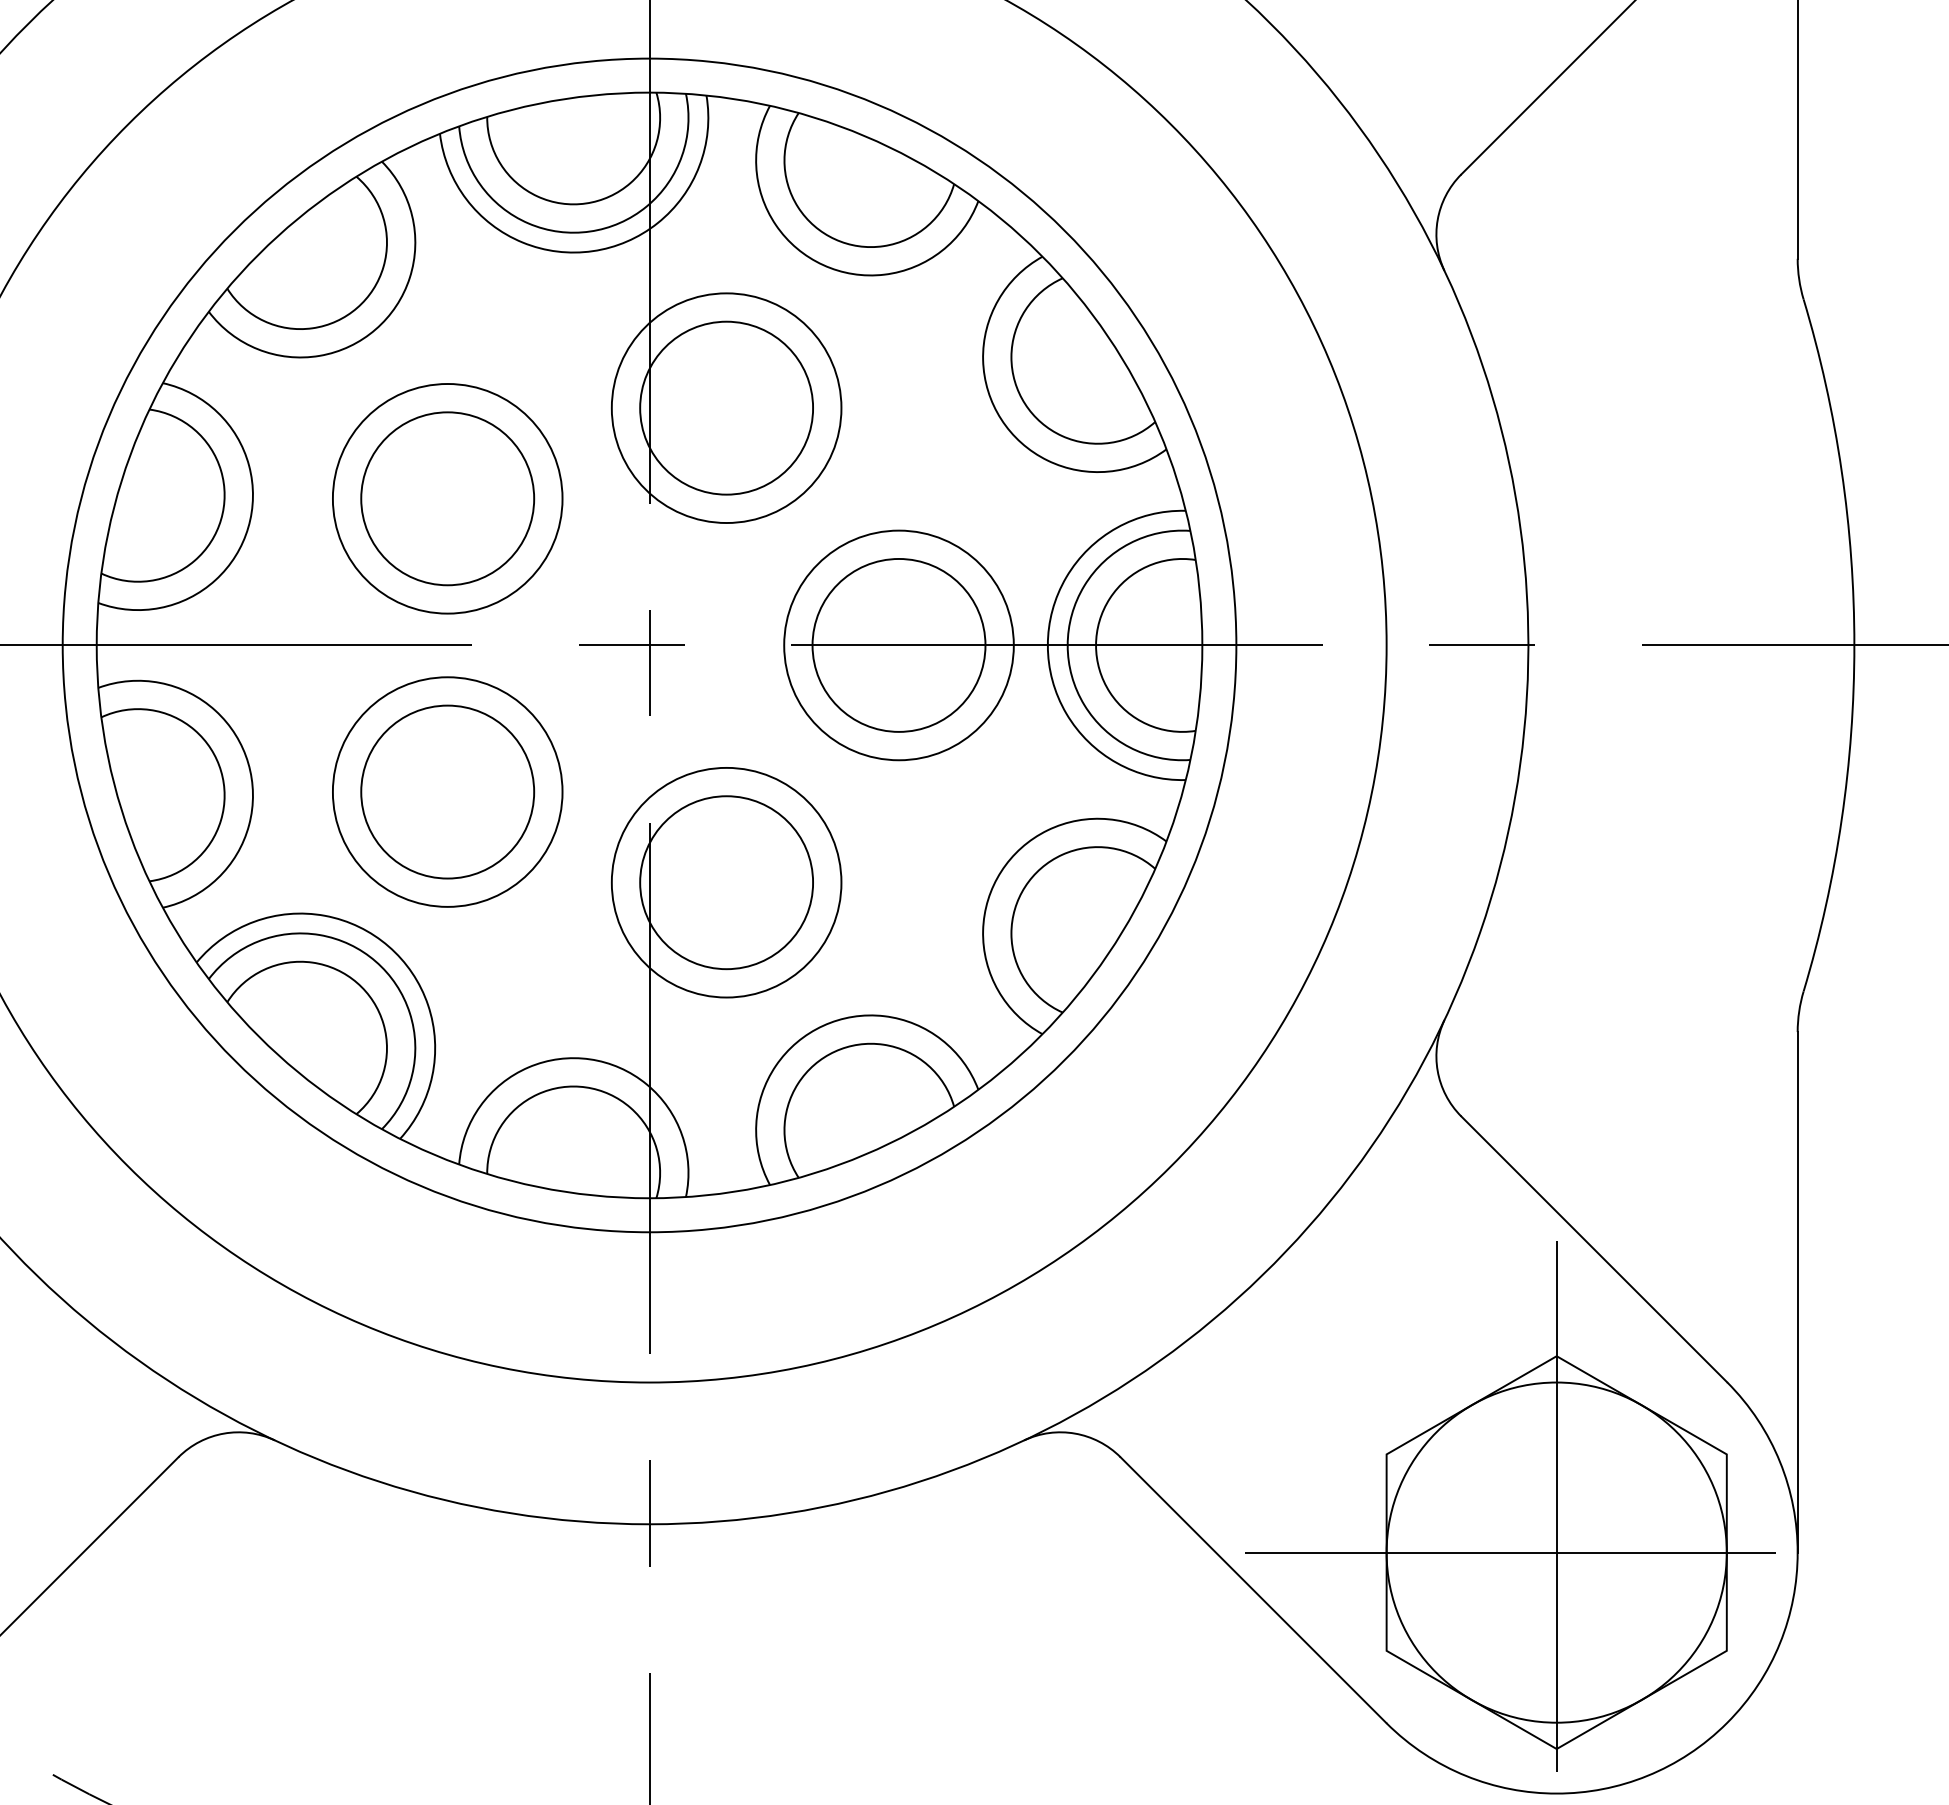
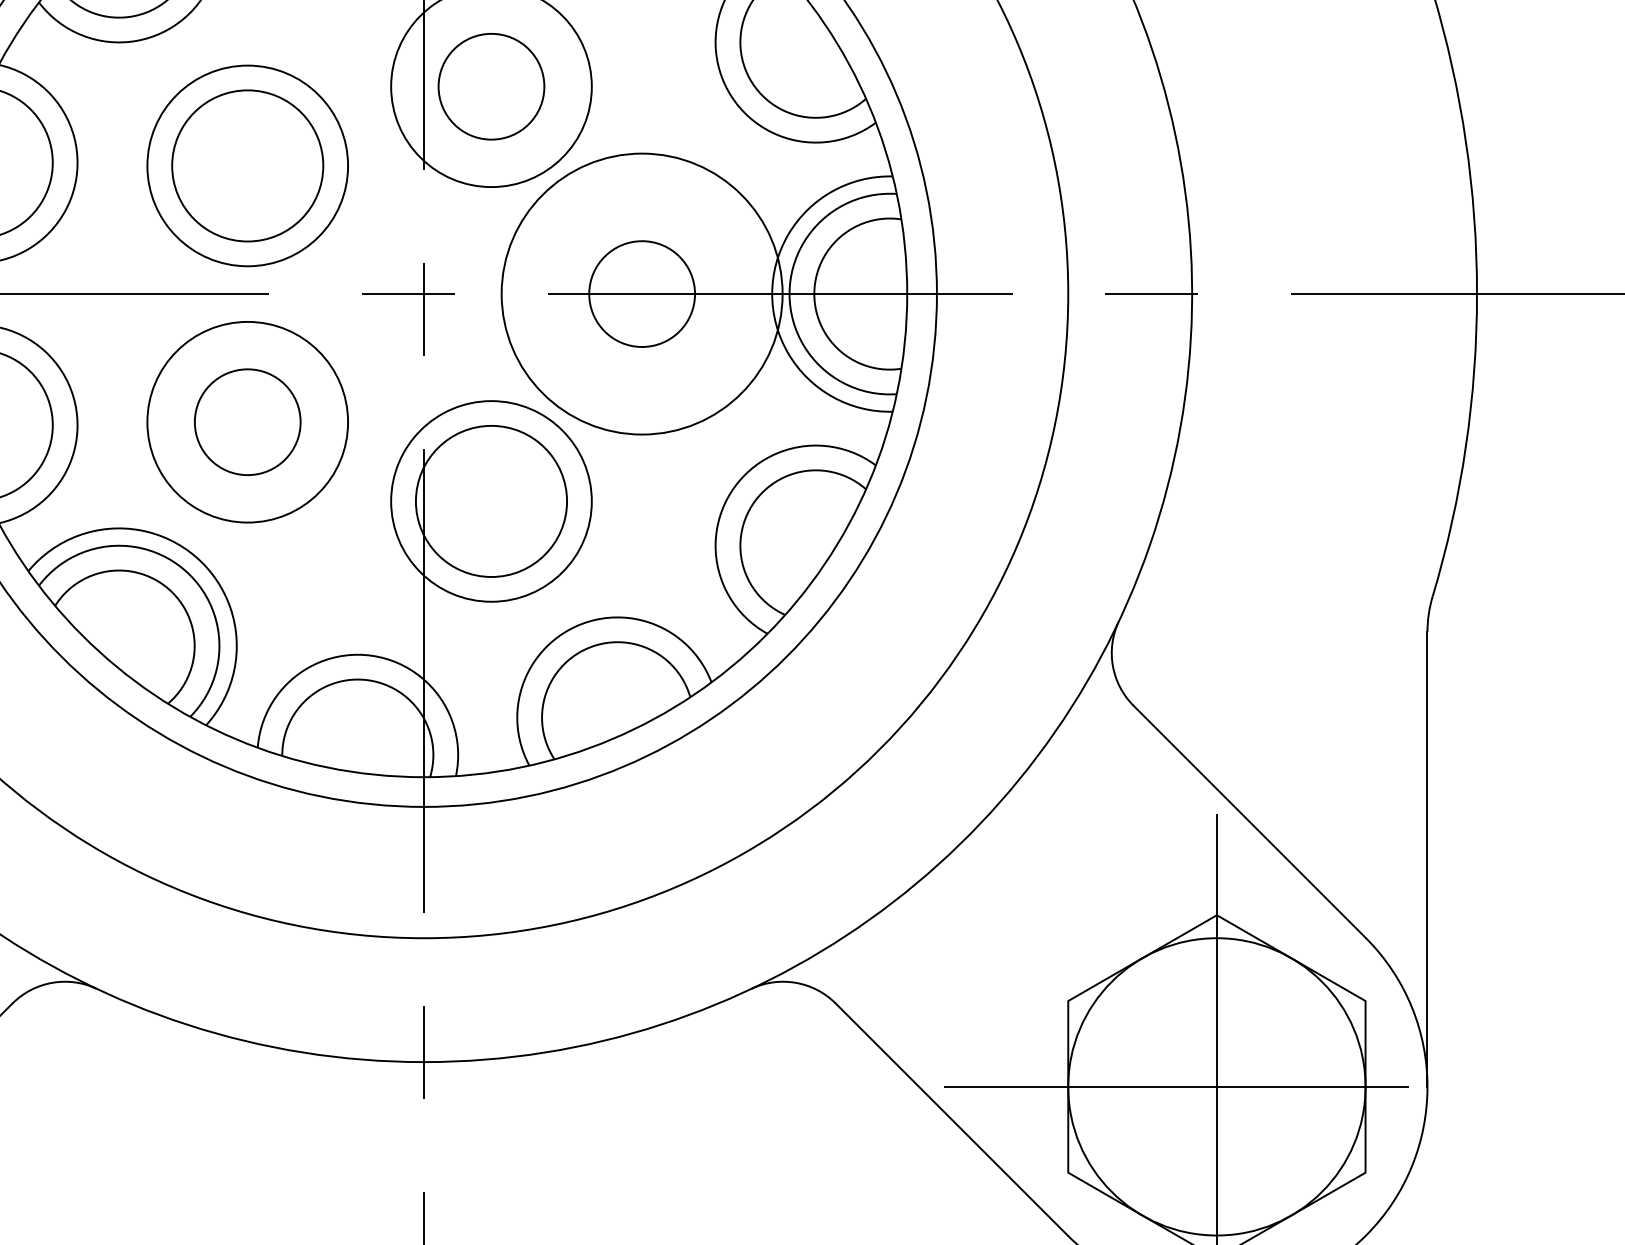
circle: (726, 407) -> (491, 86), size x0.7
circle: (898, 644) -> (641, 293), size x0.7
circle: (898, 645) -> (641, 294), size x1.4
circle: (447, 791) -> (247, 421), size x0.7

